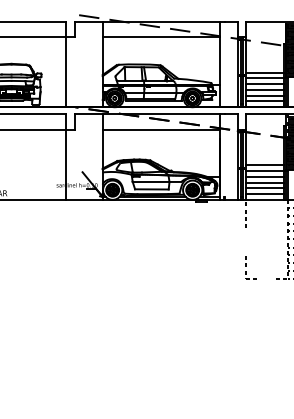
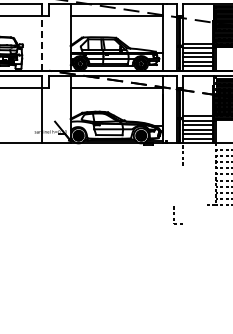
line: (65, 71) -> (41, 42), solid -> dashed
part: (250, 267) -> (177, 215), moved

